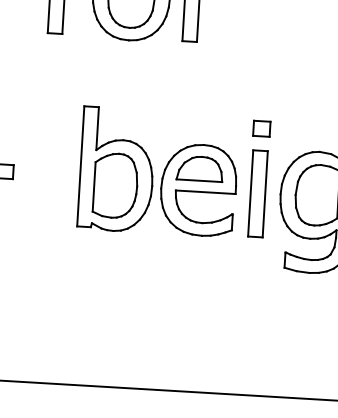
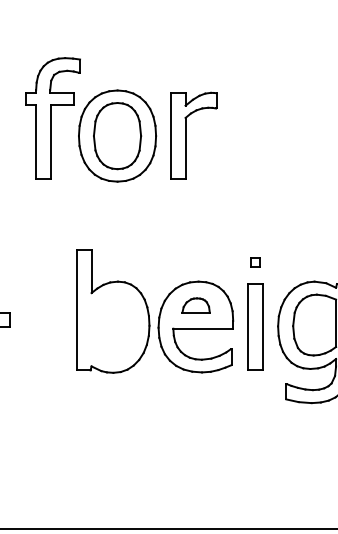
part: (261, 129) -> (255, 262), size x0.6
part: (199, 168) -> (195, 305), size x0.6
part: (115, 185) -> (112, 327), removed

